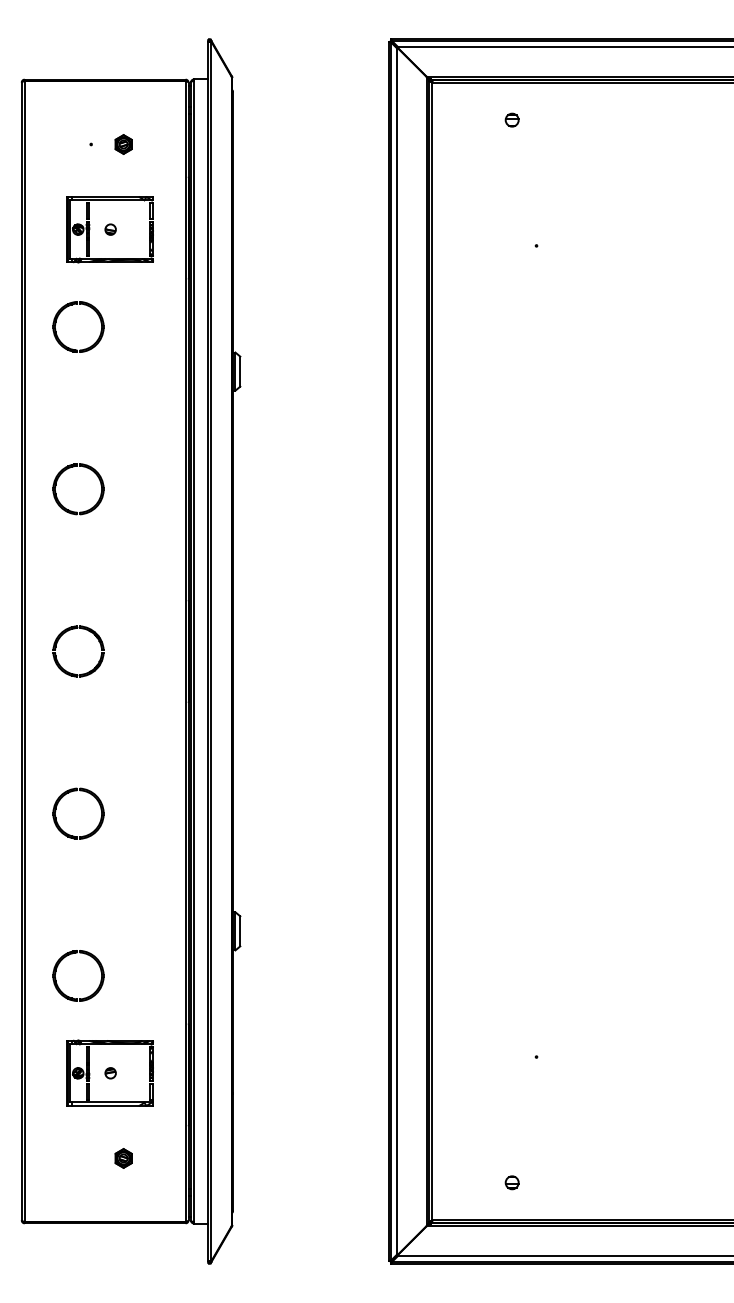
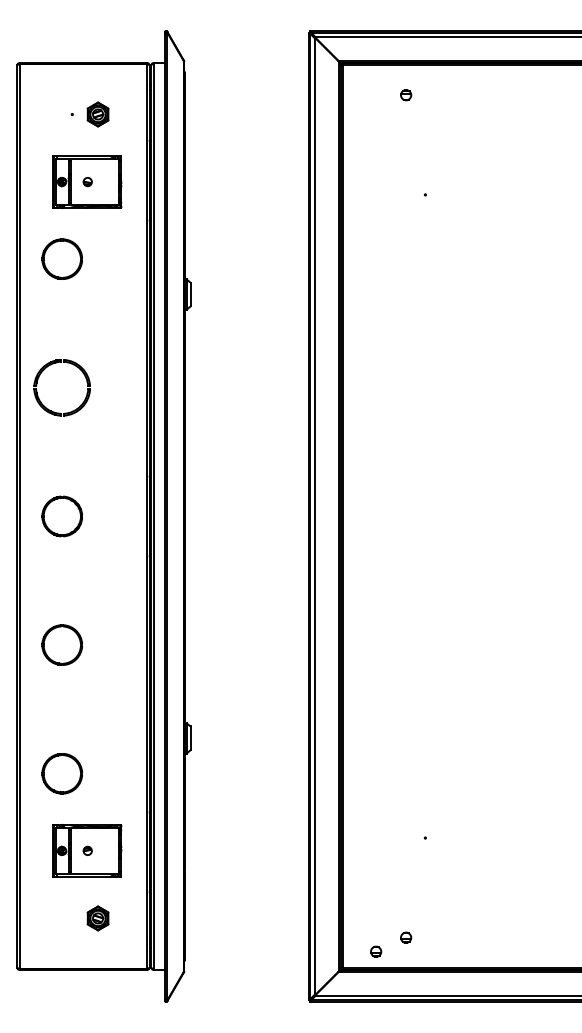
part: (122, 144) -> (97, 114), size x1.6
part: (78, 488) -> (62, 387), size x1.4
part: (122, 1158) -> (97, 918), size x1.6
part: (474, 1200) -> (376, 951), added

